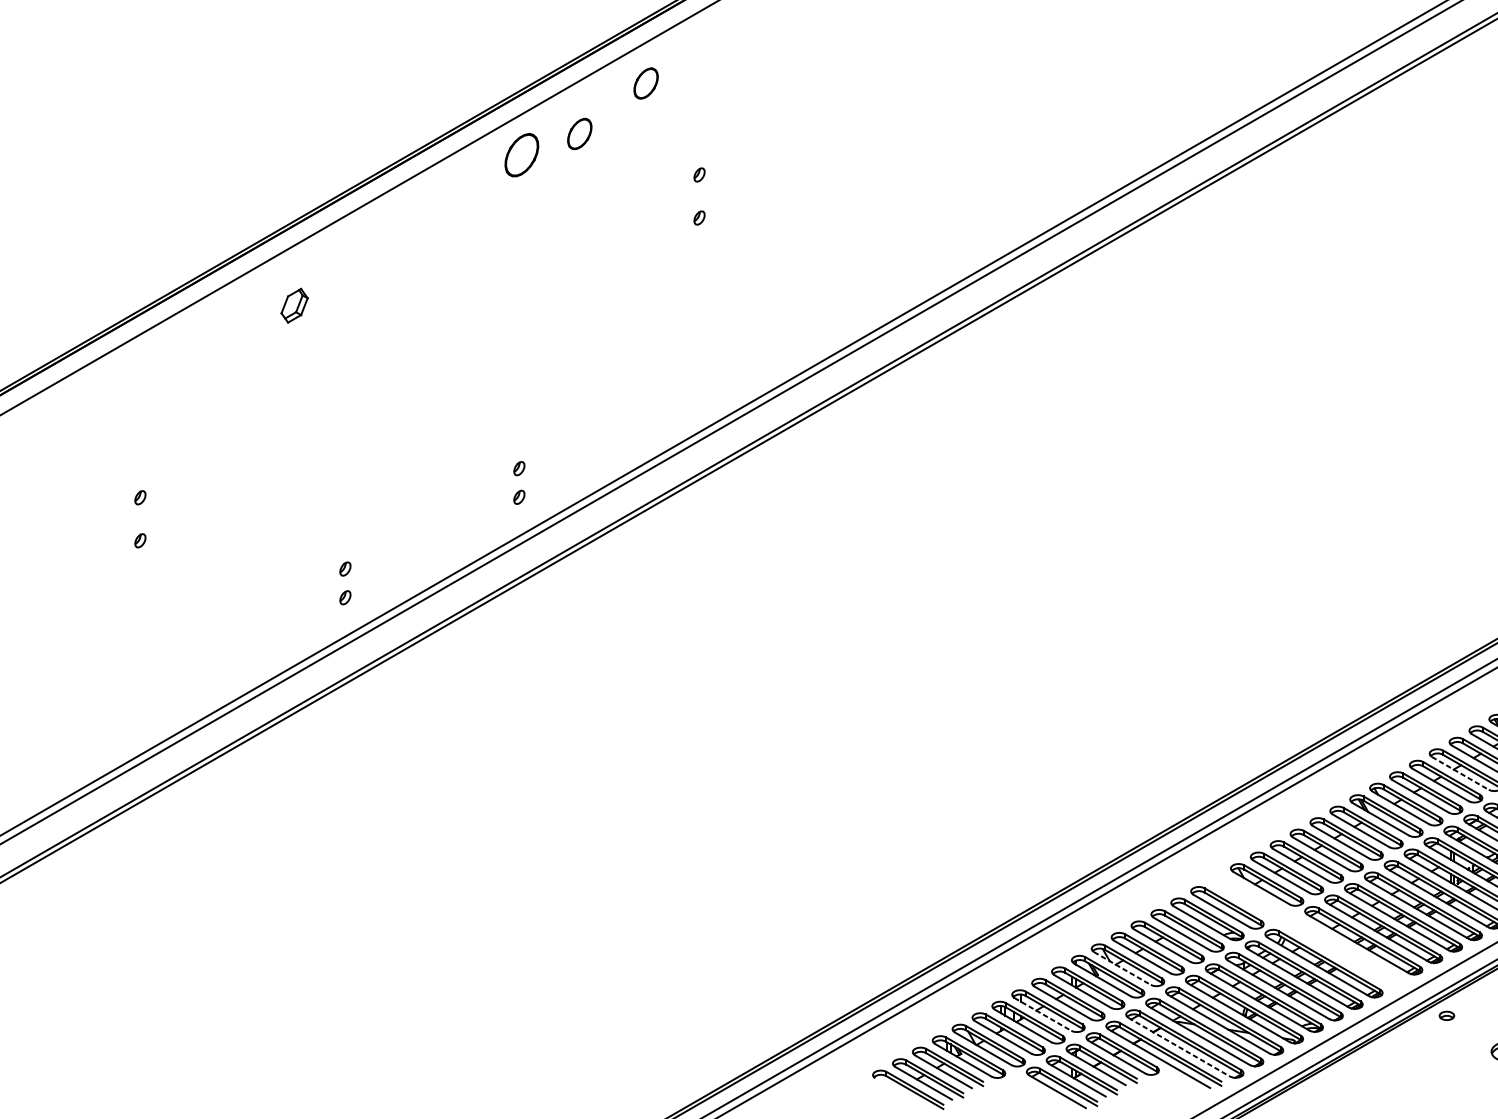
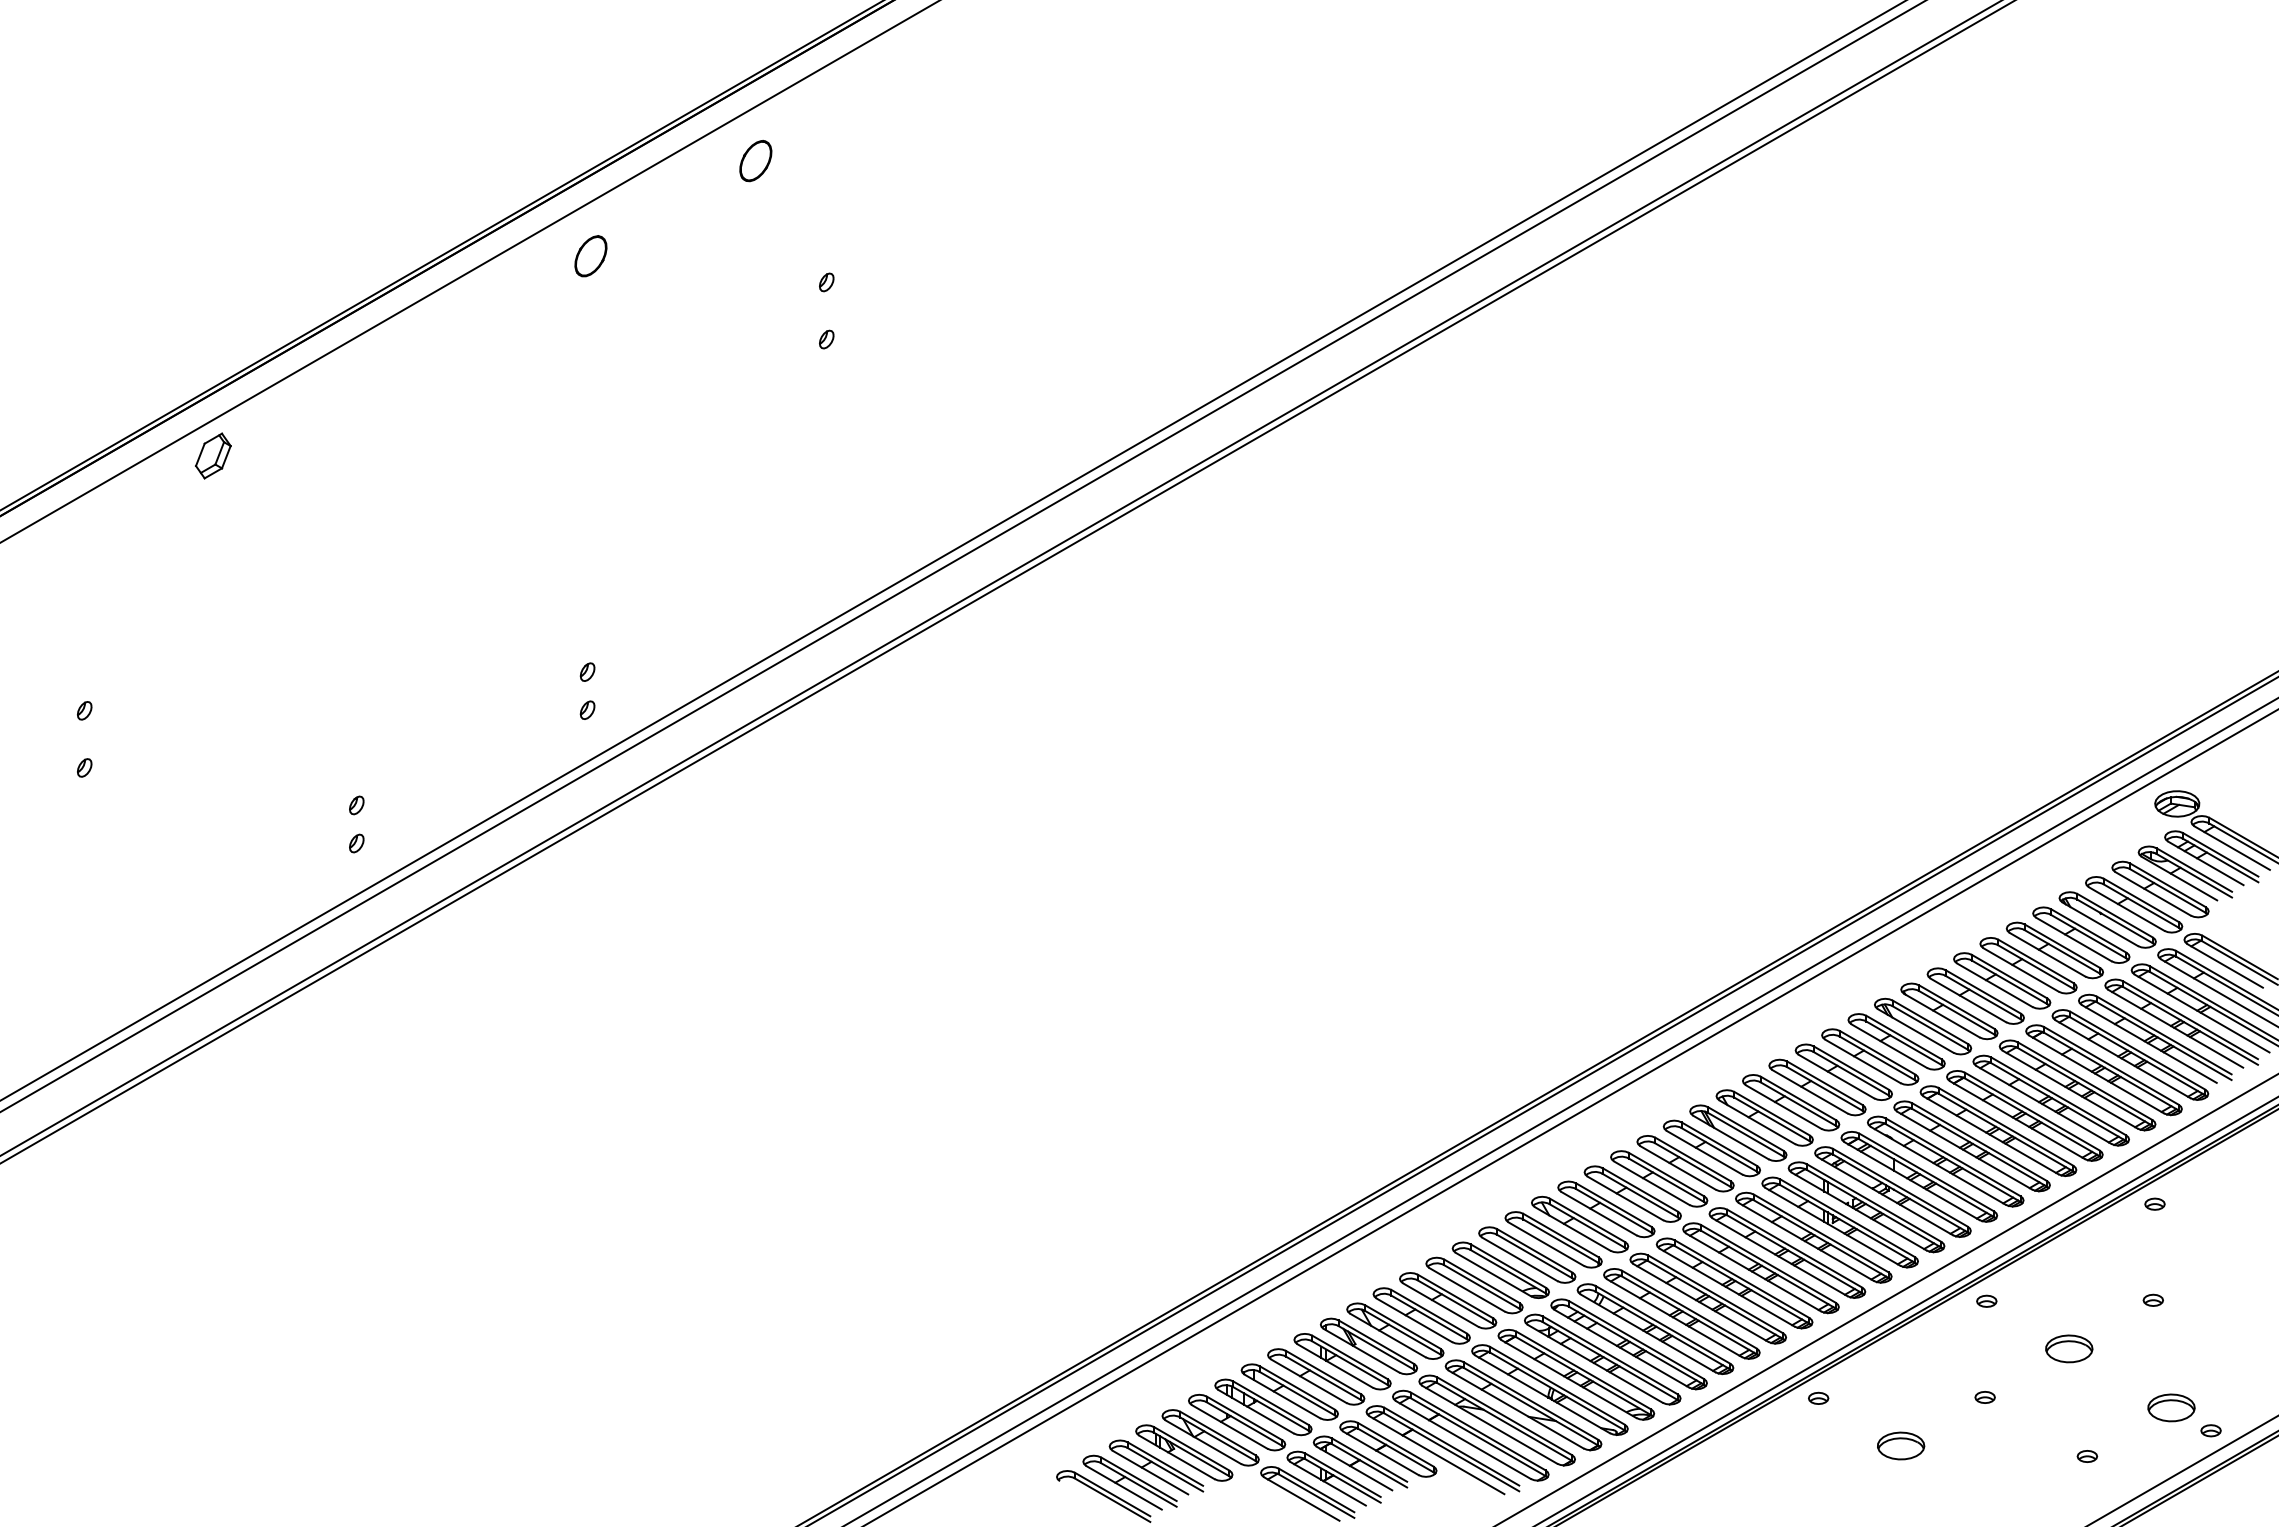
part: (579, 134) -> (667, 228), removed
part: (521, 155) -> (590, 256), size x0.71
part: (294, 305) -> (213, 455), moved
line: (1460, 773) -> (1836, 1076), dashed -> solid
part: (1306, 930) -> (1632, 1285), added
line: (1122, 968) -> (1387, 1335), dashed -> solid
line: (1042, 1014) -> (1282, 1396), dashed -> solid
line: (1179, 1047) -> (1463, 1440), dashed -> solid

